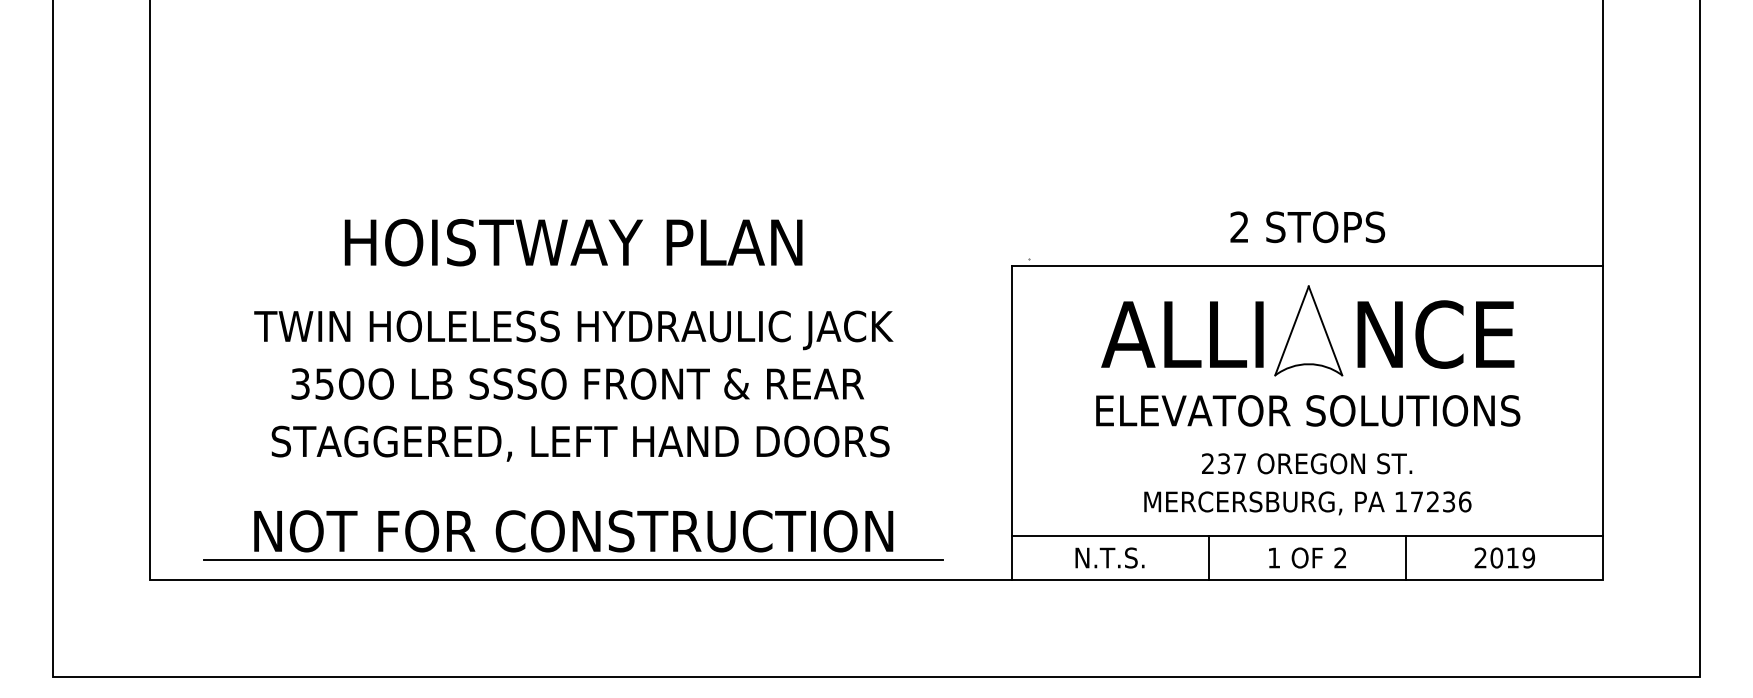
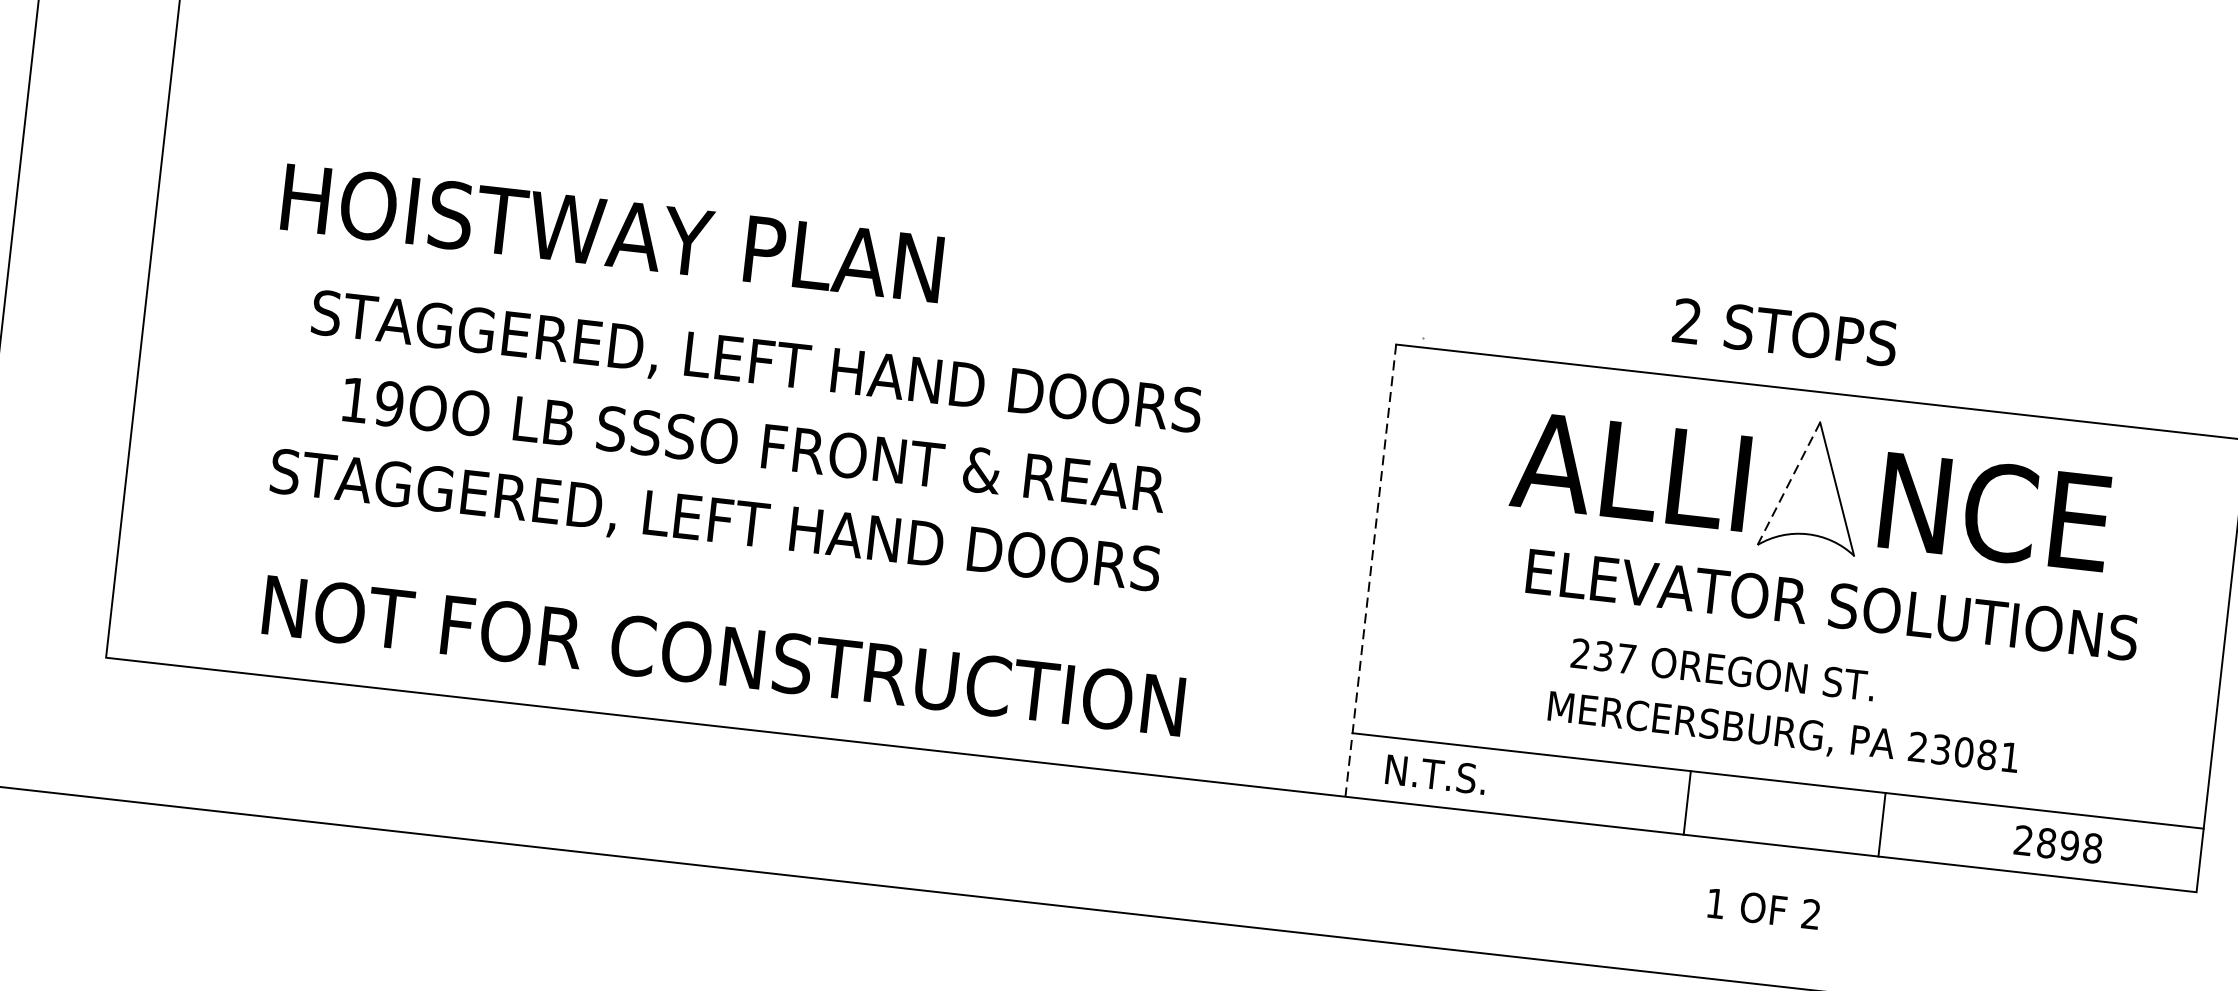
text: (1307, 227) -> (1784, 332), moved
text: (573, 242) -> (612, 233), moved
text: (573, 330) -> (755, 367), TWIN HOLELESS HYDRAULIC JACK -> STAGGERED, LEFT HAND DOORS
line: (1291, 330) -> (1788, 482), solid -> dashed
text: (312, 383) -> (372, 401), 35OO -> 19OO
text: (1308, 410) -> (1832, 604), moved
line: (1011, 423) -> (1370, 571), solid -> dashed
text: (580, 443) -> (715, 522), moved
text: (1307, 463) -> (1723, 669), moved
text: (1433, 501) -> (1964, 751), 17236 -> 23081
text: (1109, 557) -> (1435, 773), moved
line: (1208, 557) -> (1686, 802), moved
text: (1307, 557) -> (1763, 908), moved
line: (1406, 557) -> (1882, 824), moved
text: (1512, 557) -> (2069, 845), 2019 -> 2898
line: (573, 559) -> (719, 696), removed

